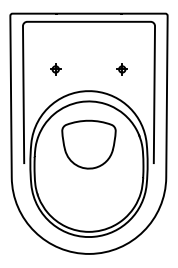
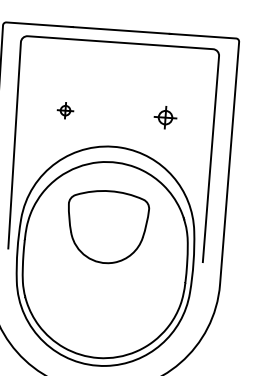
part: (121, 69) -> (164, 117), size x1.4

